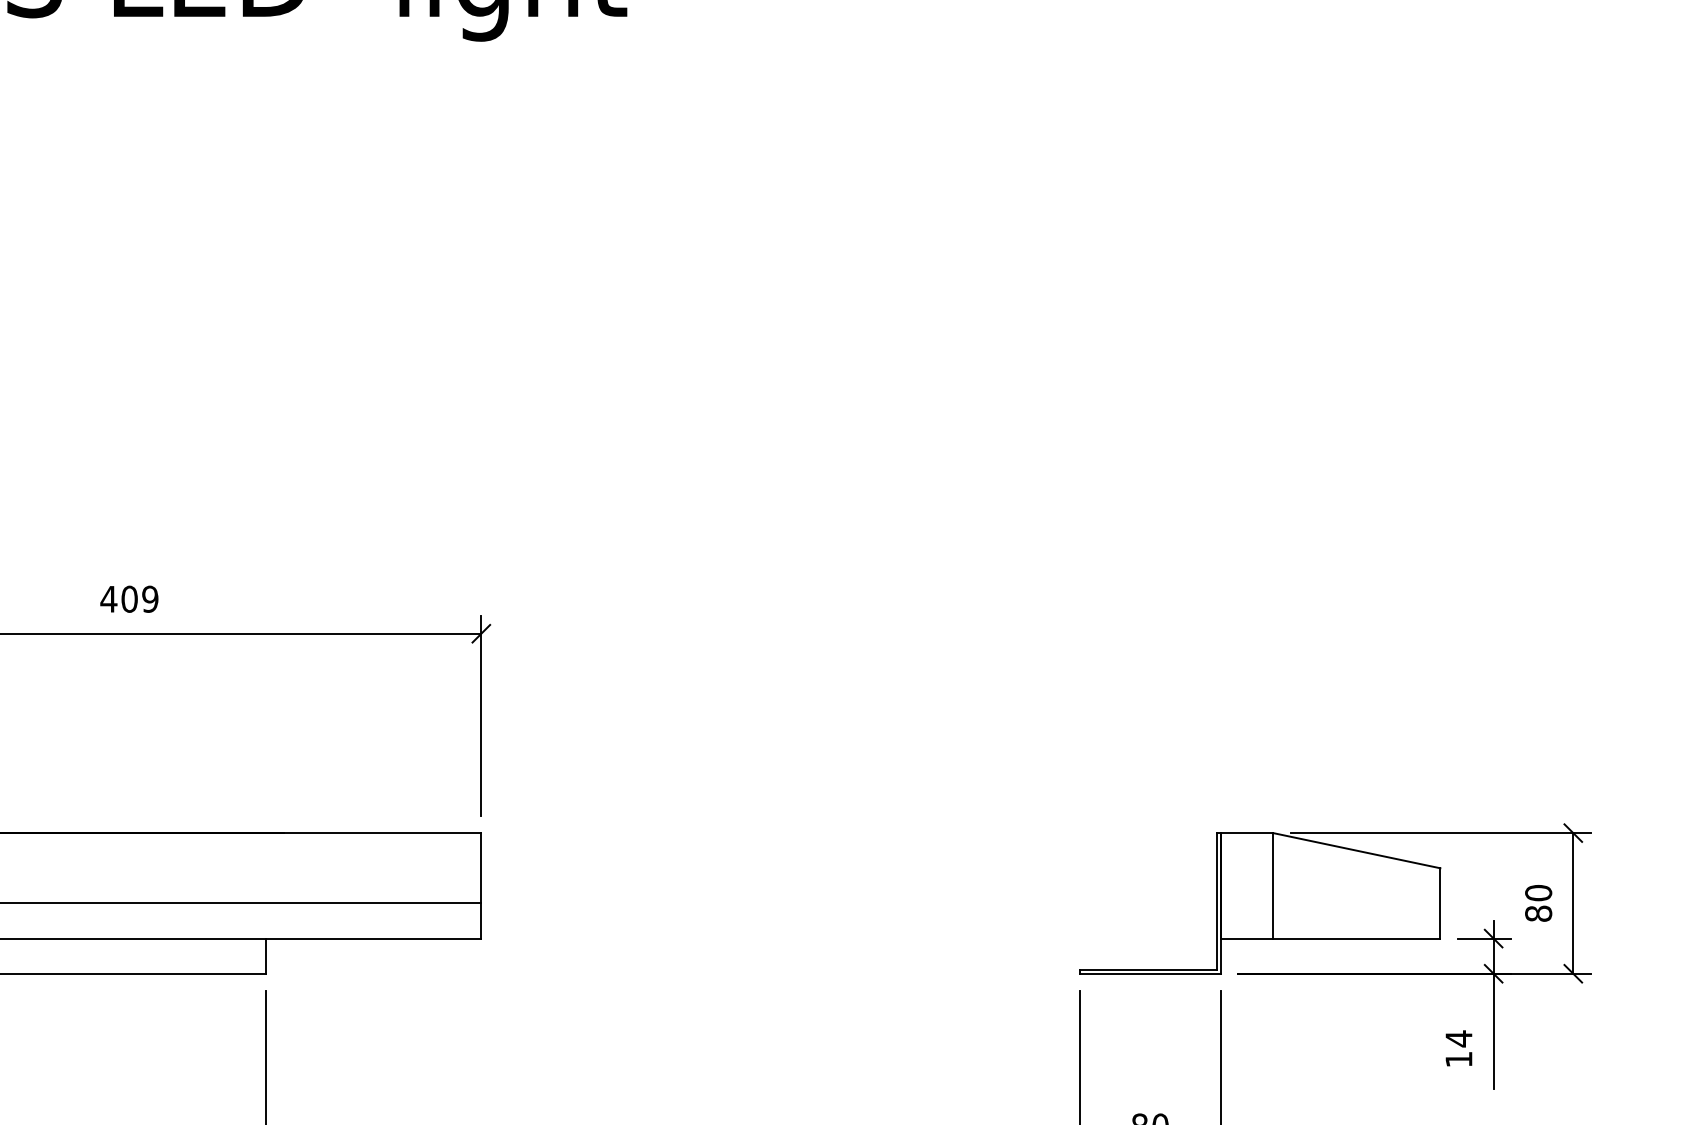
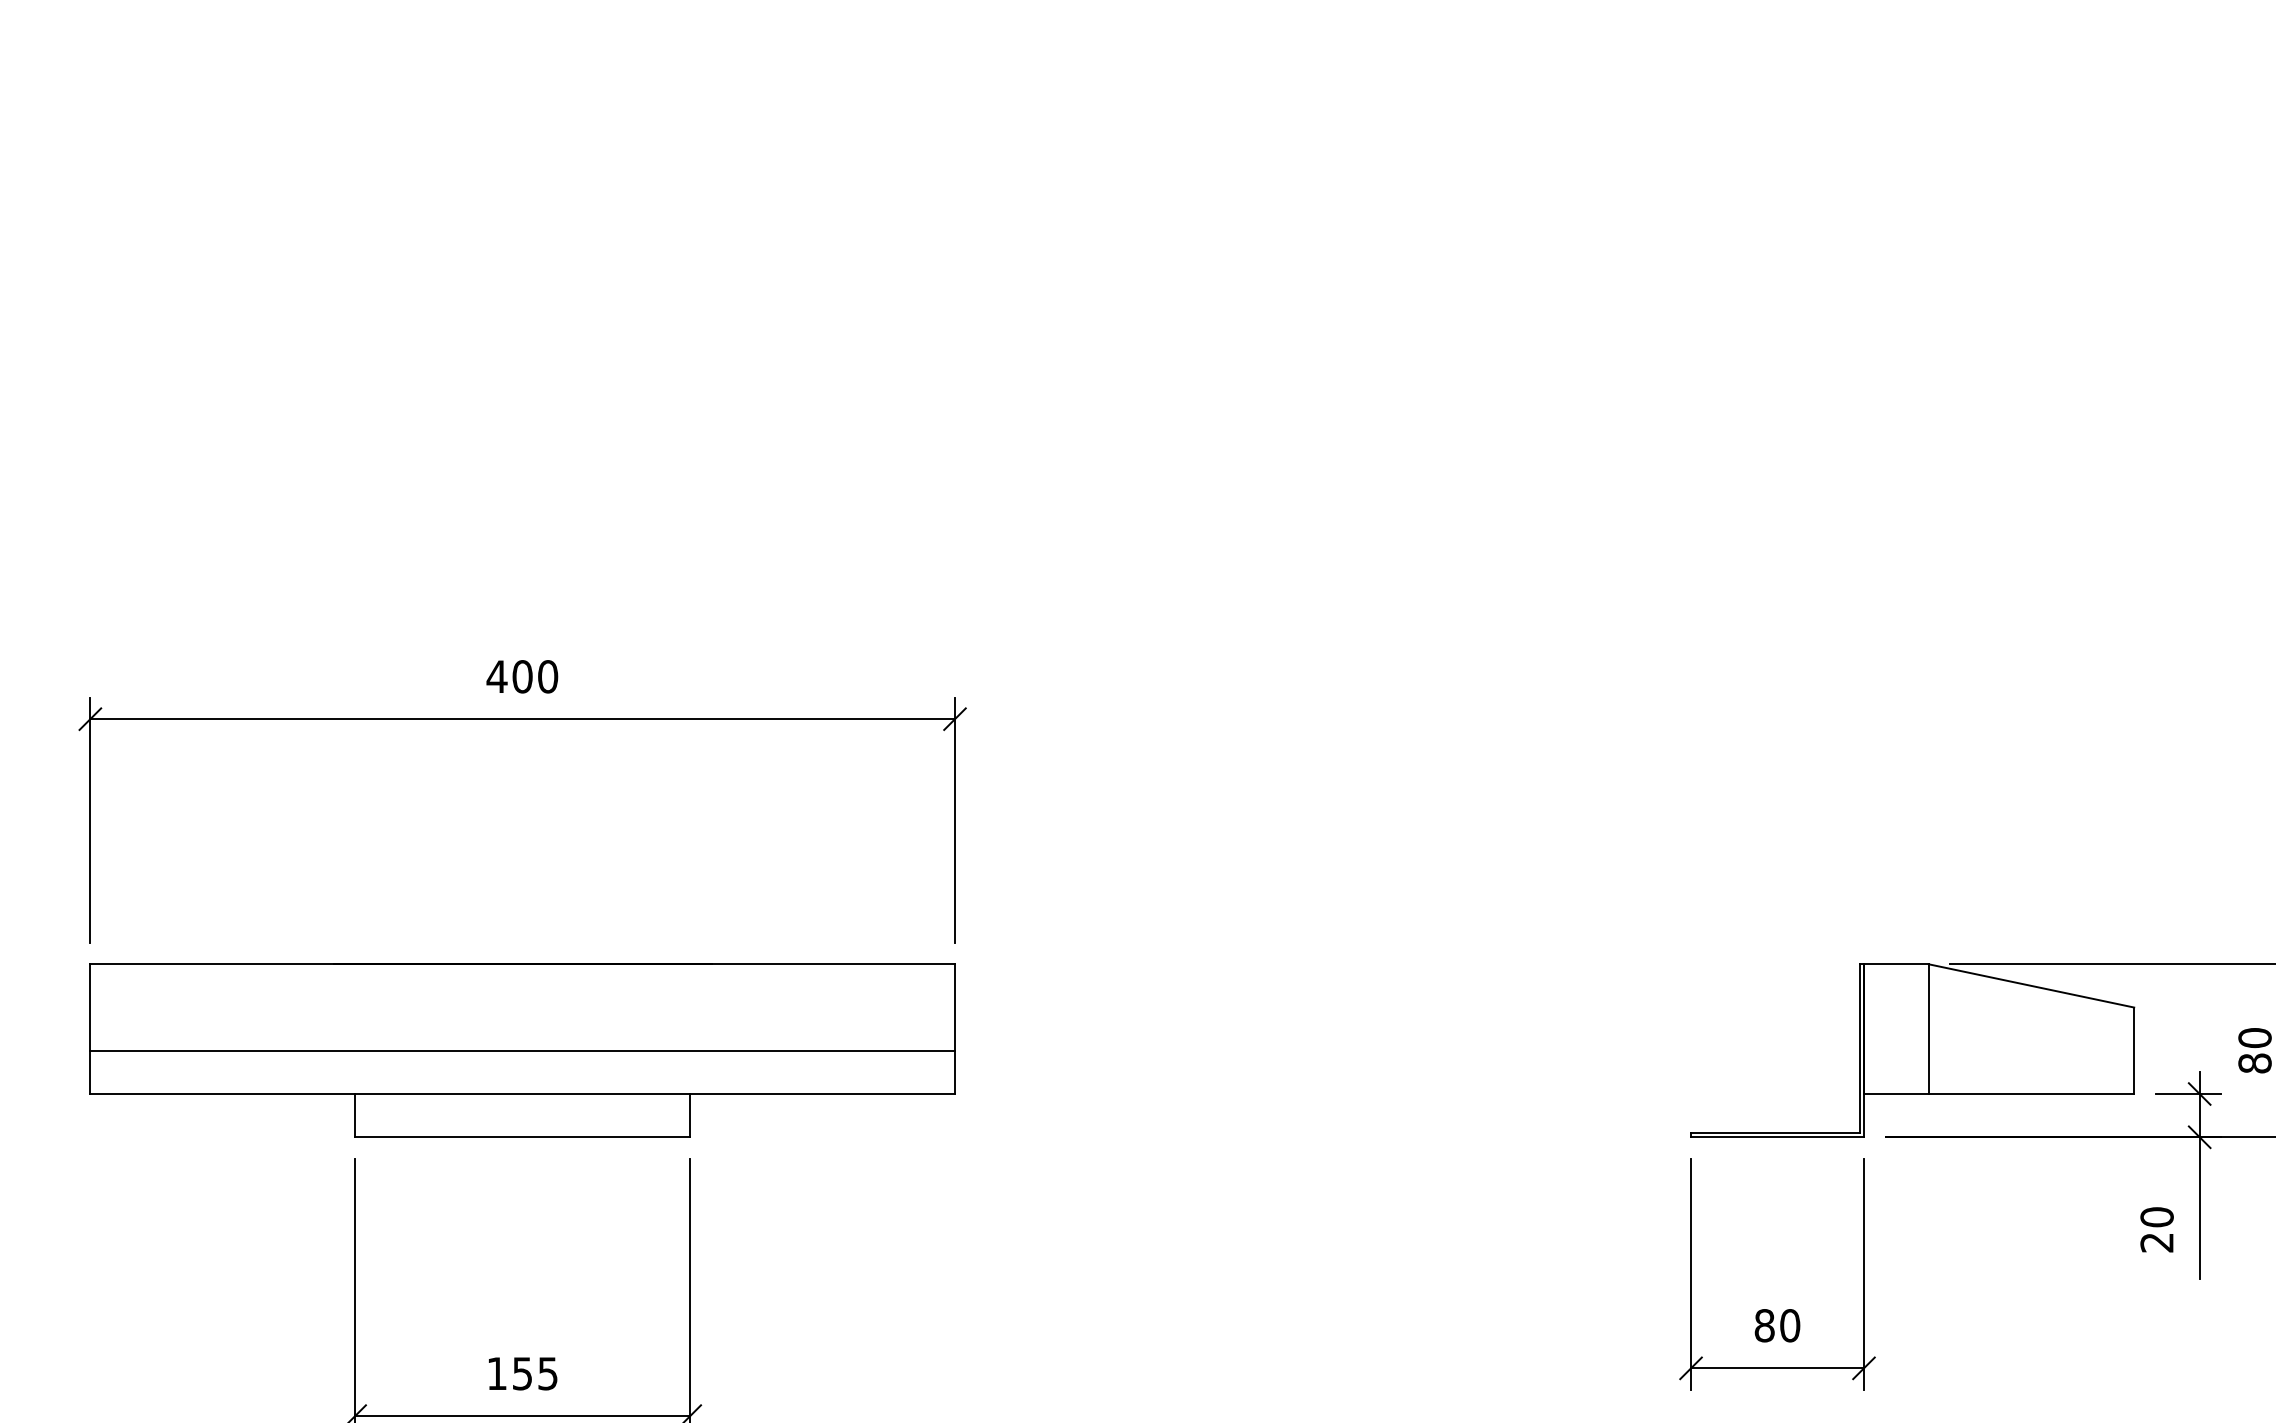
text: (150, 599) -> (548, 676), 409 -> 400
text: (1458, 1048) -> (2156, 1229), 14 -> 20

